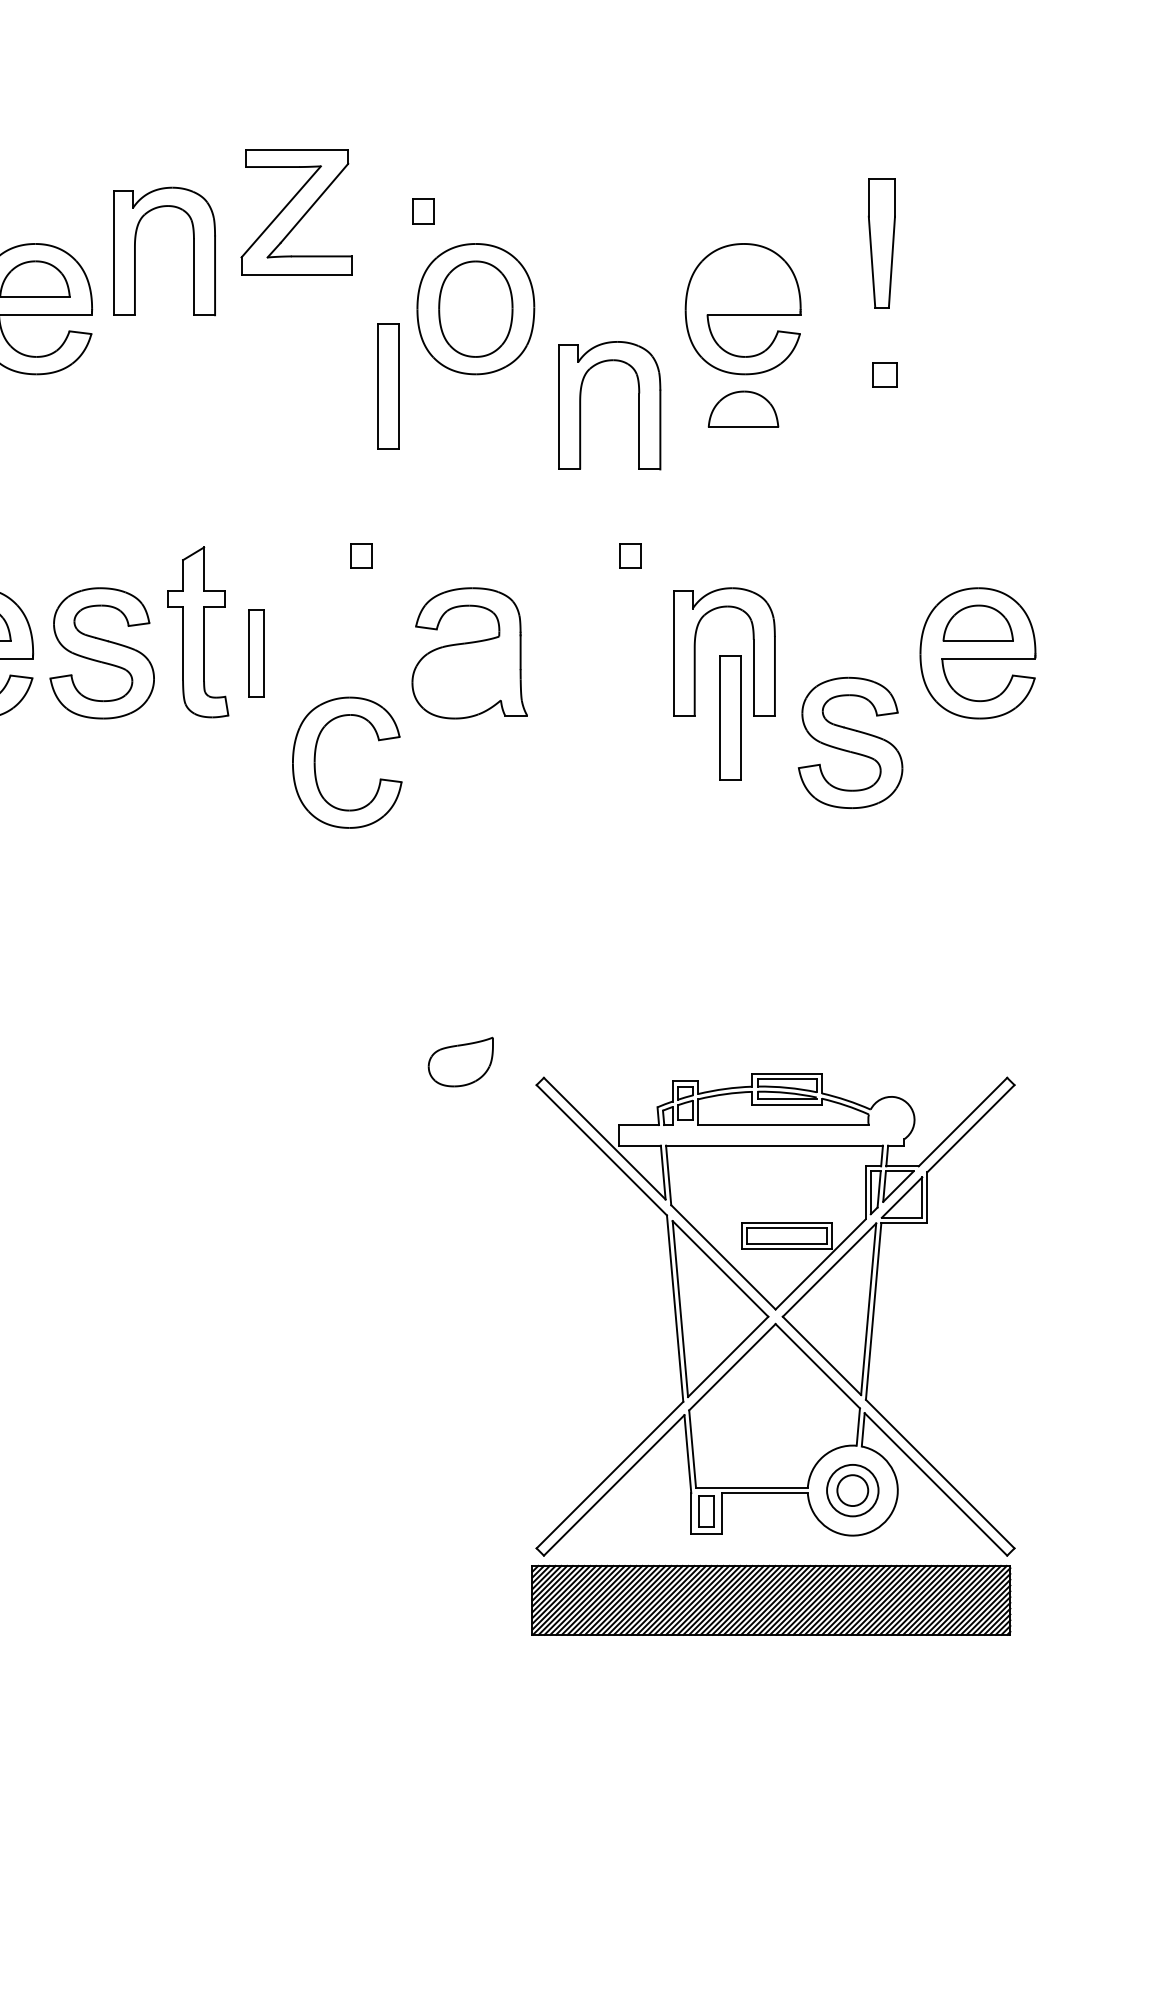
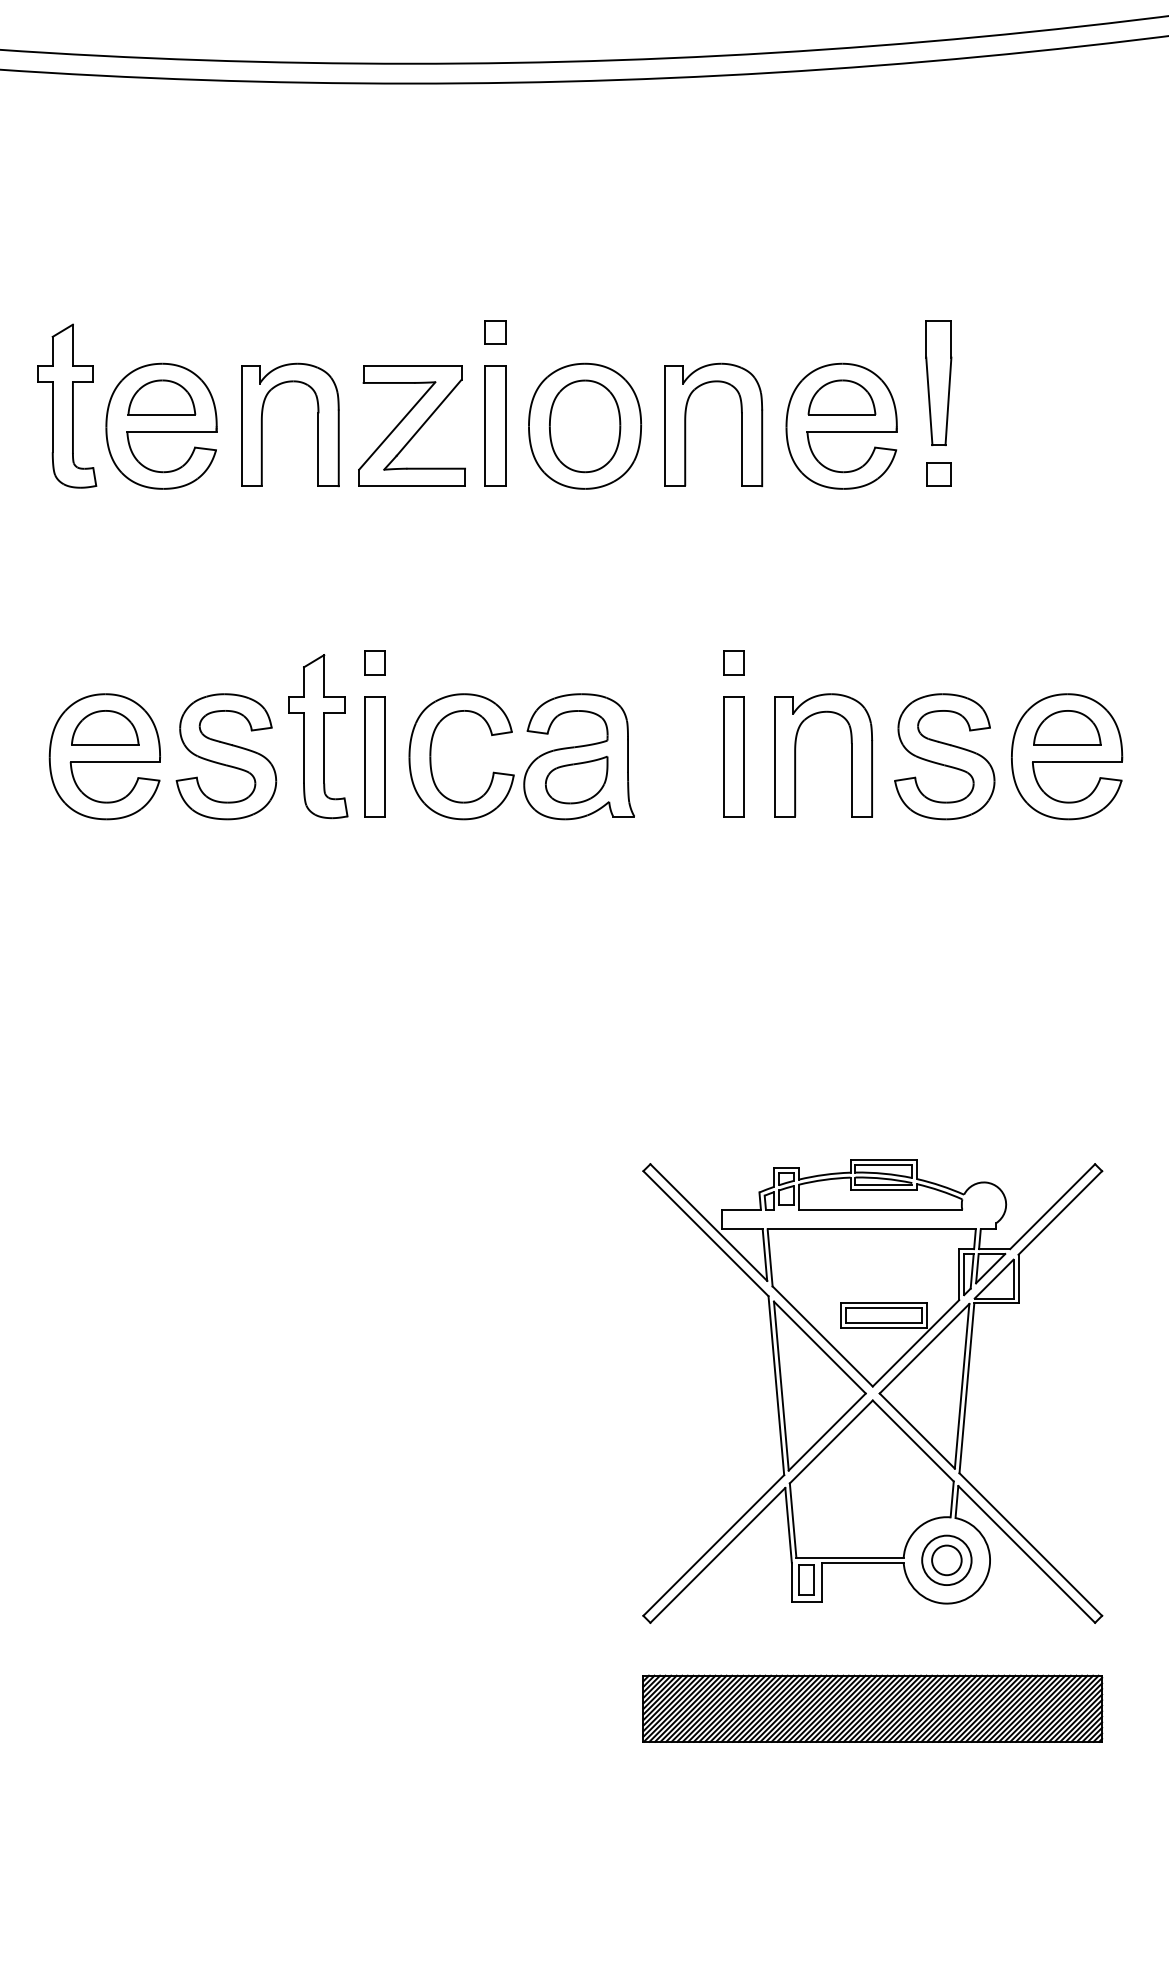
part: (296, 211) -> (411, 425), moved
part: (423, 211) -> (495, 332), moved
part: (881, 242) -> (938, 382), moved
part: (192, 250) -> (317, 424), moved
part: (884, 374) -> (938, 474), moved
part: (388, 385) -> (495, 425), moved
part: (581, 405) -> (686, 424), moved
part: (743, 409) -> (841, 397), moved
part: (361, 555) -> (374, 662), moved
part: (256, 653) -> (374, 756), size x1.43
part: (730, 717) -> (733, 756), moved
part: (850, 742) -> (944, 756), moved
part: (315, 762) -> (431, 756), moved
part: (460, 1062) -> (576, 780), moved
part: (771, 1600) -> (872, 1708), moved

